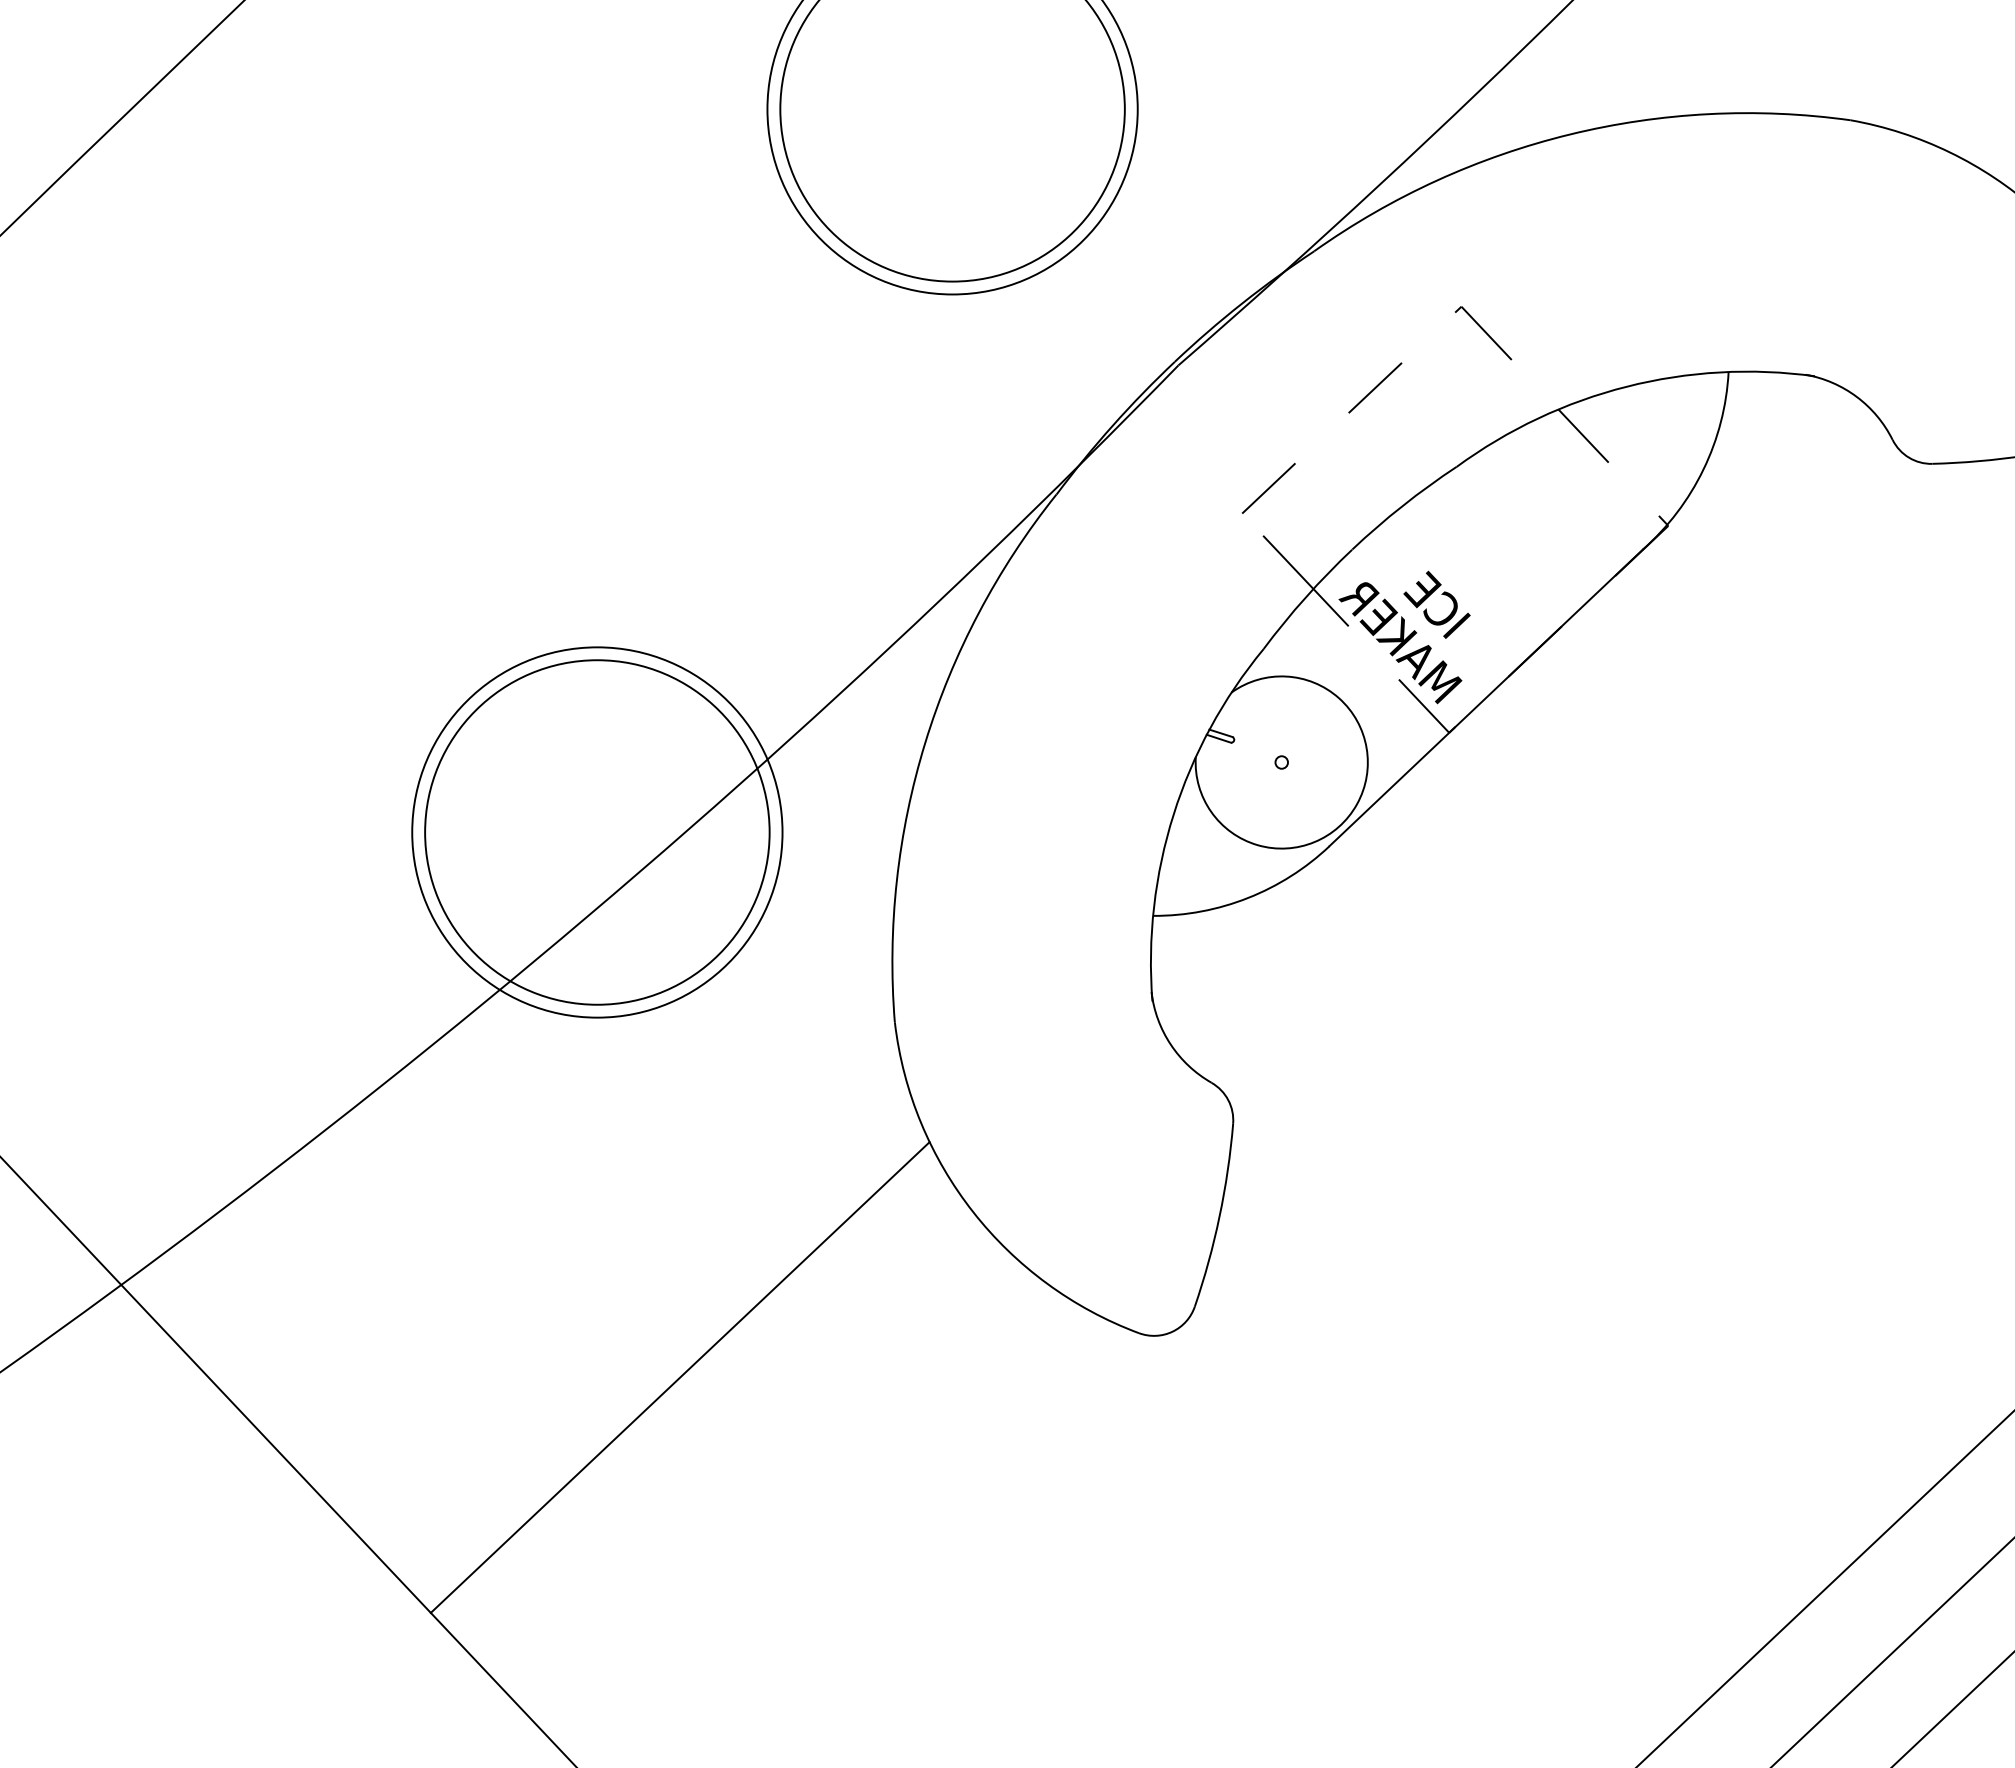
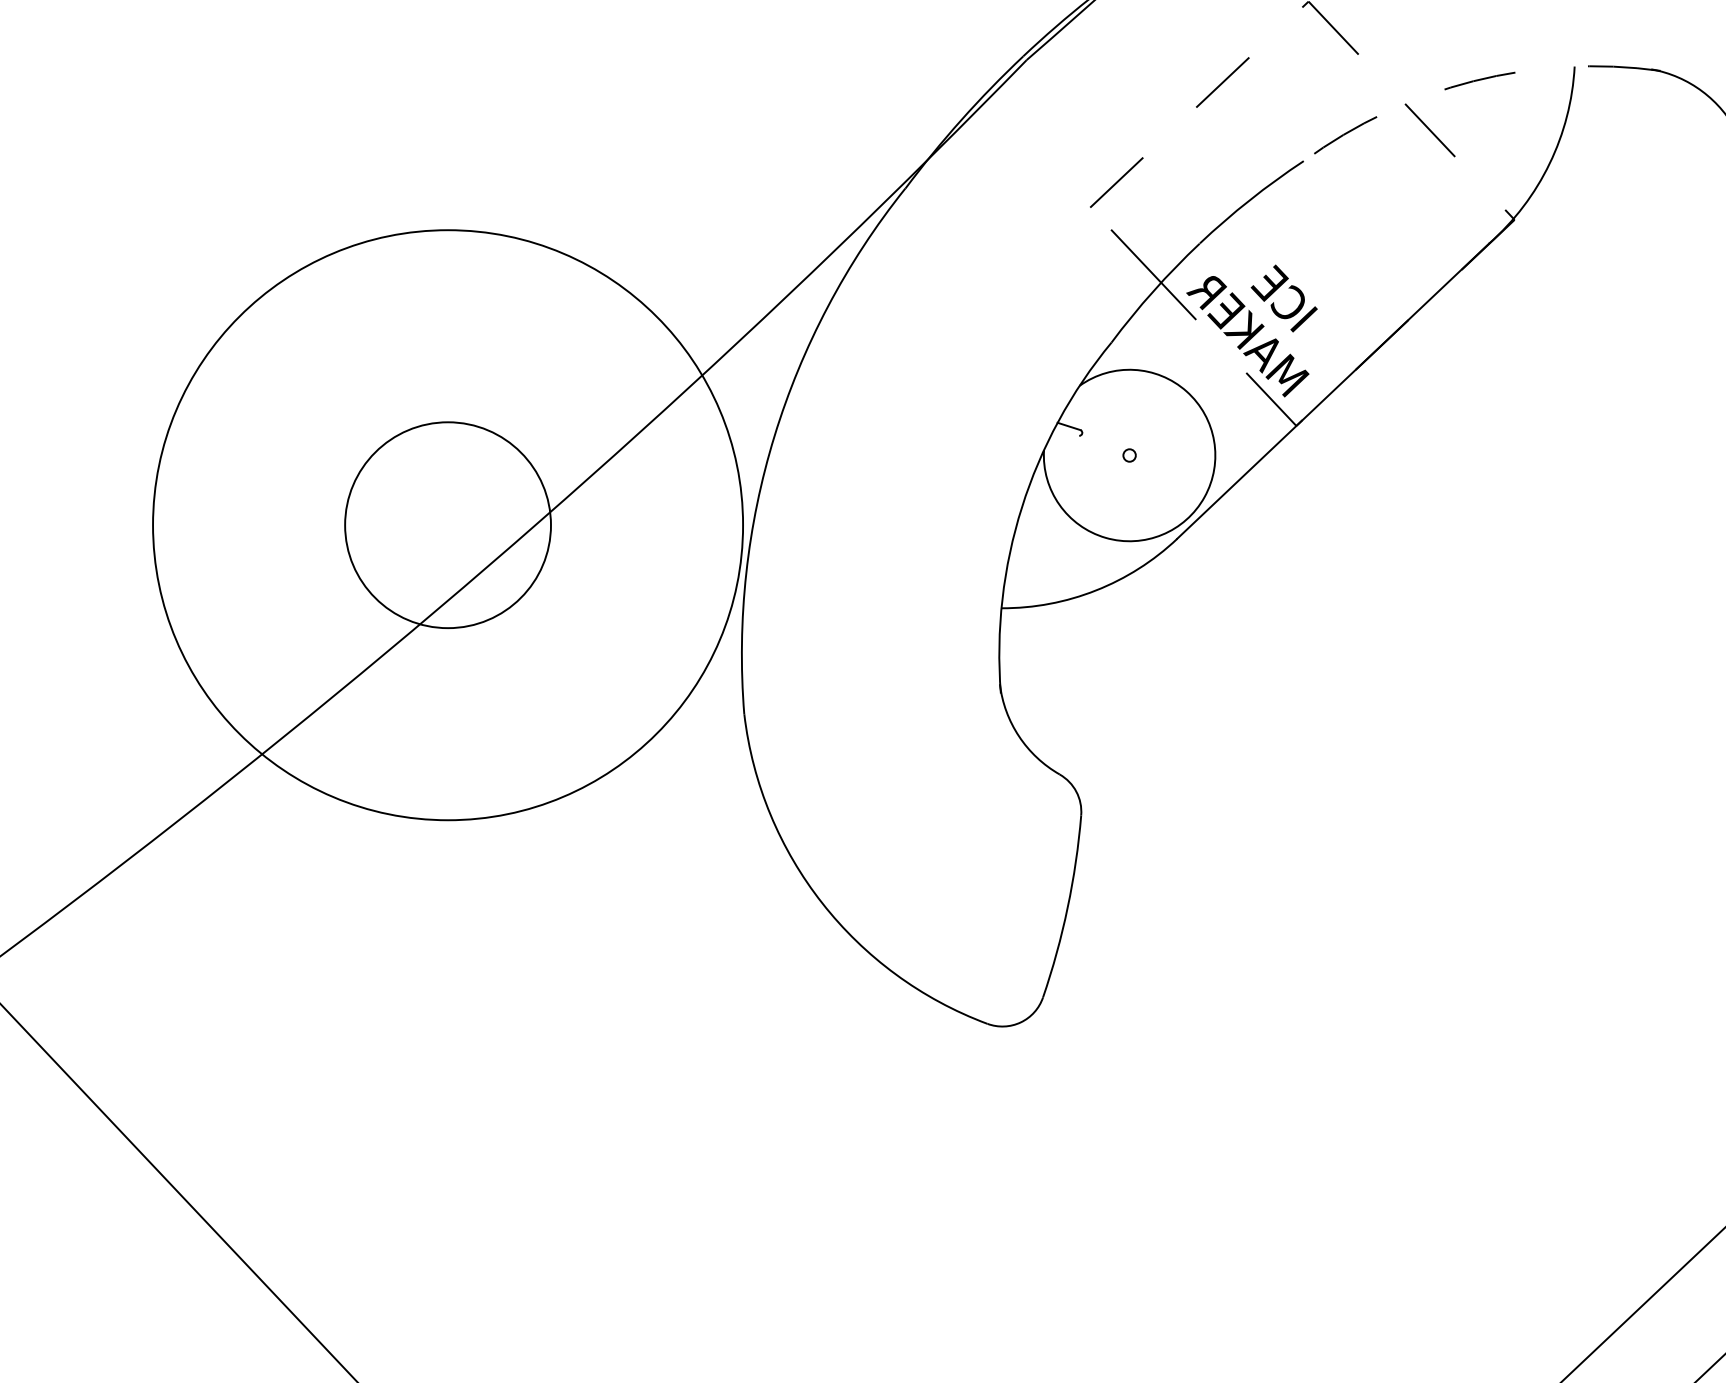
arc: (1626, 386) -> (1472, 81), solid -> dashed
line: (1218, 738) -> (1066, 431), removed
circle: (597, 832) -> (448, 525), size x0.6
circle: (597, 832) -> (448, 525), size x1.6
line: (679, 1377) -> (529, 1067), removed

